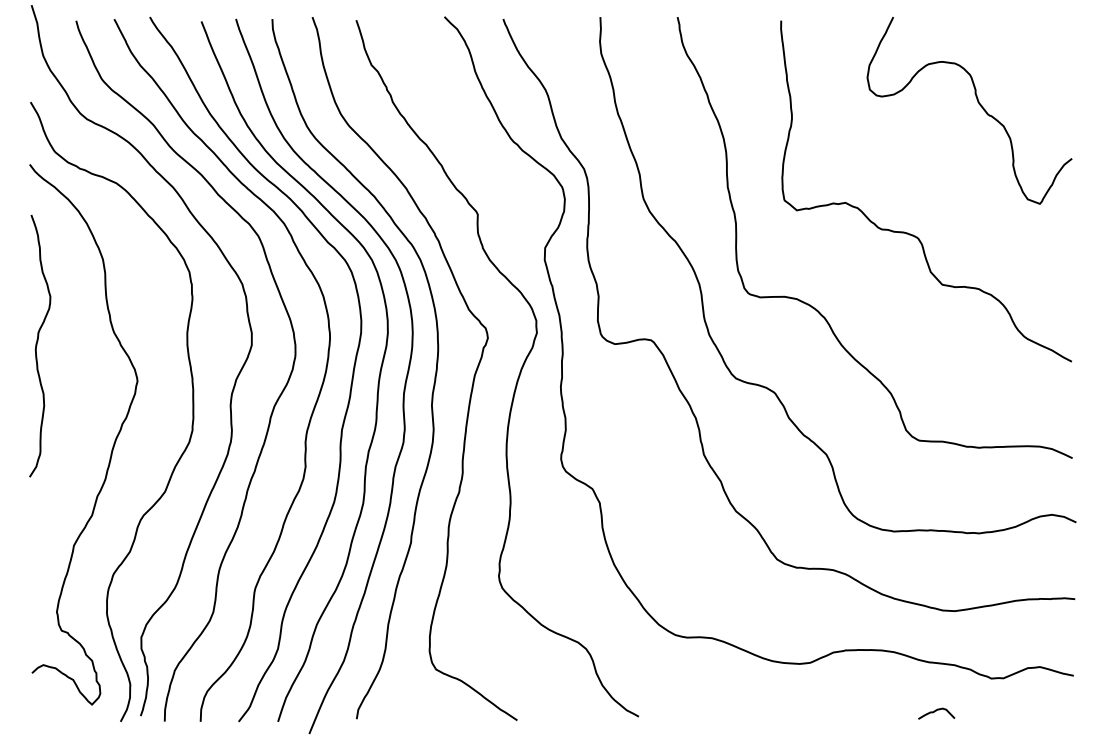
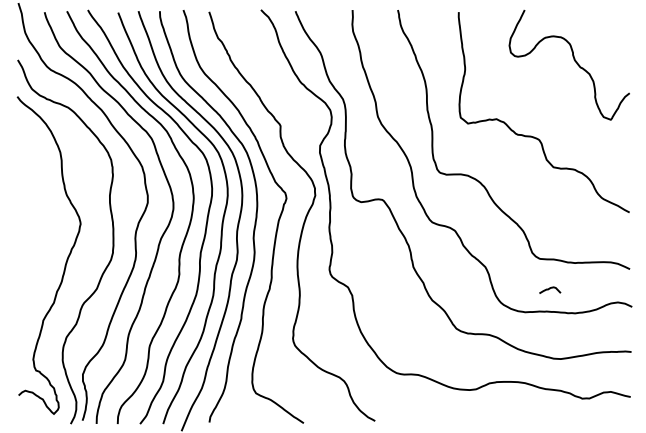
curve: (38, 344) -> (22, 202), removed
curve: (937, 712) -> (550, 289), moved

